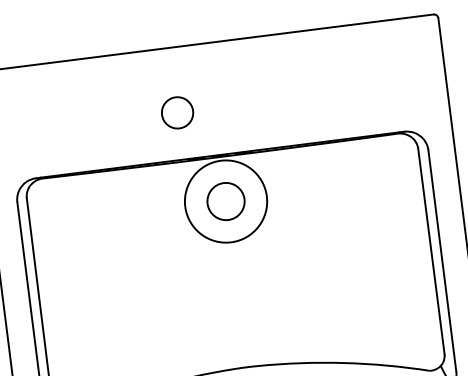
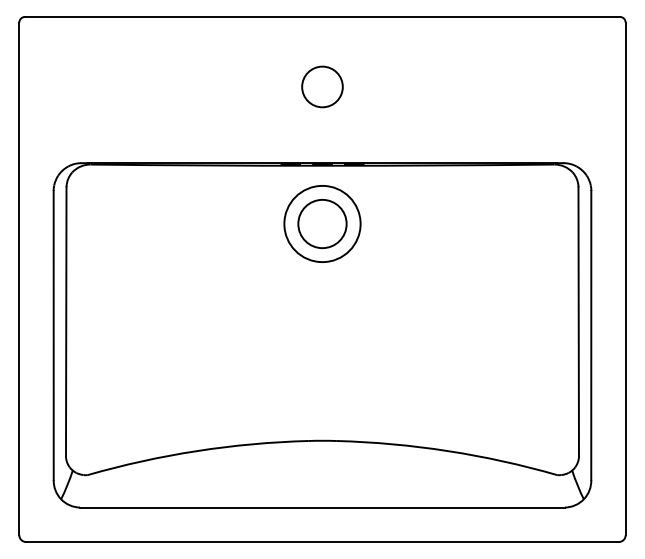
circle: (177, 112) -> (322, 86), moved
circle: (226, 201) -> (322, 223), size x0.71

